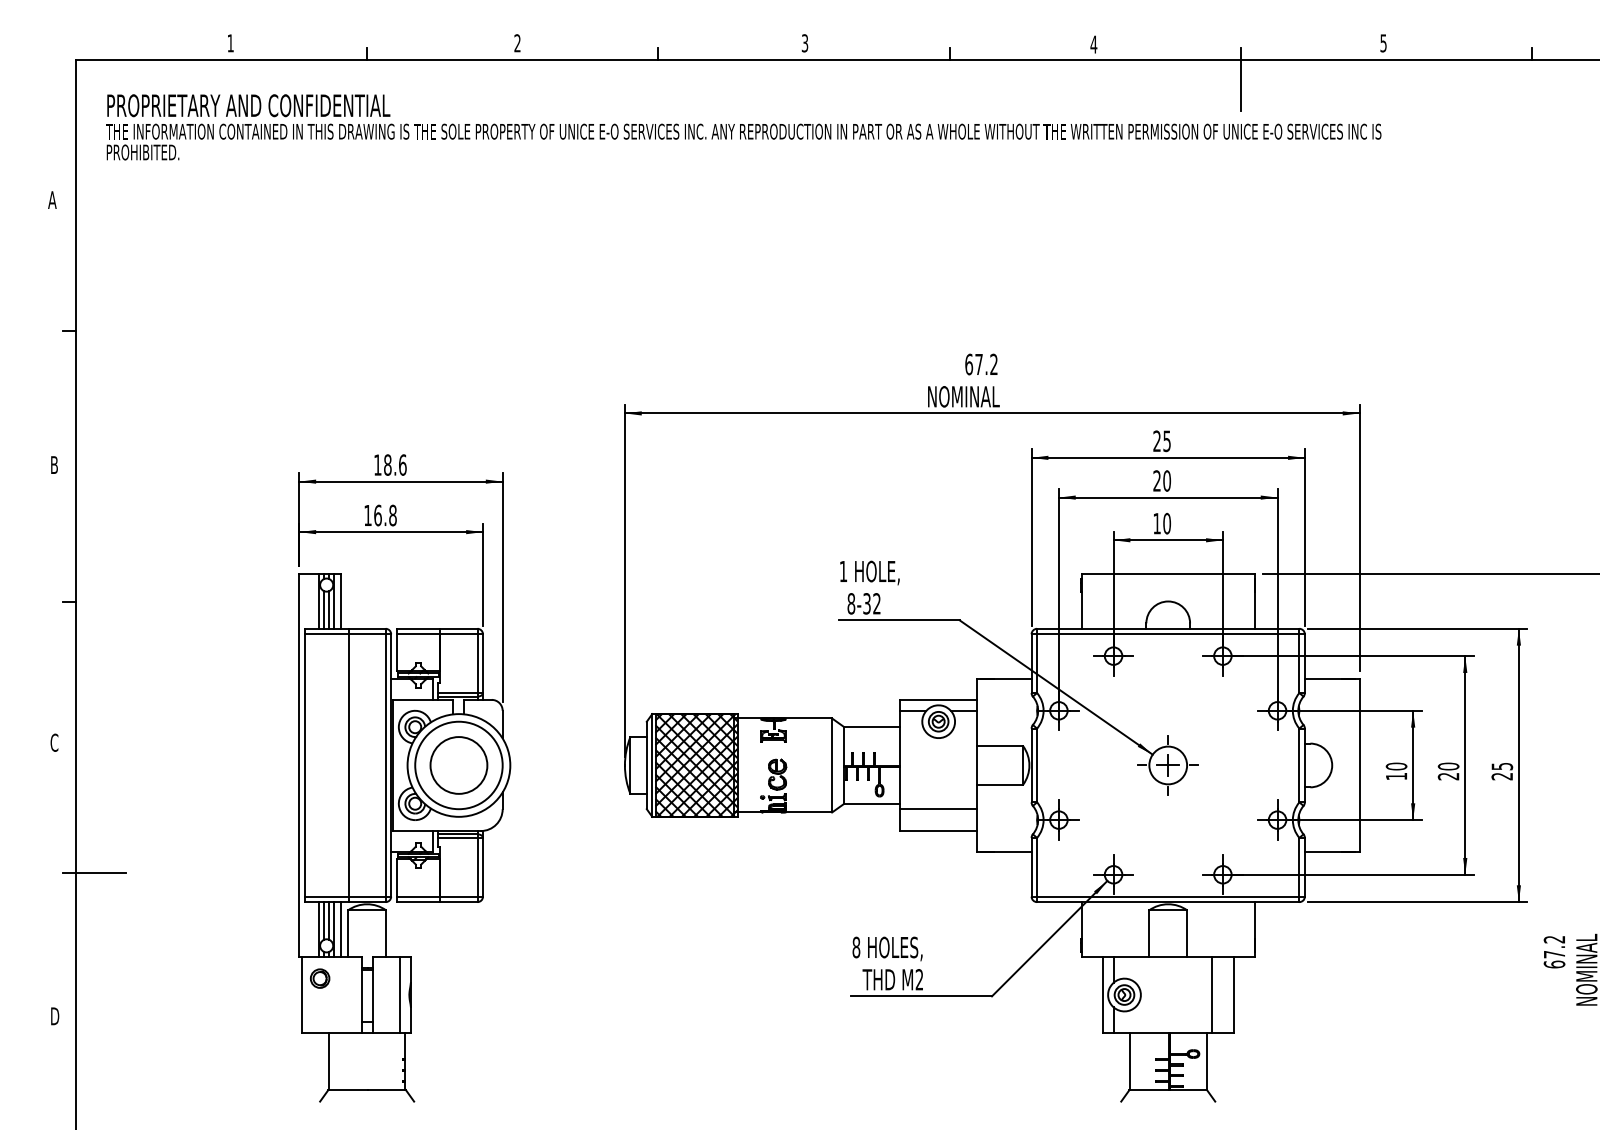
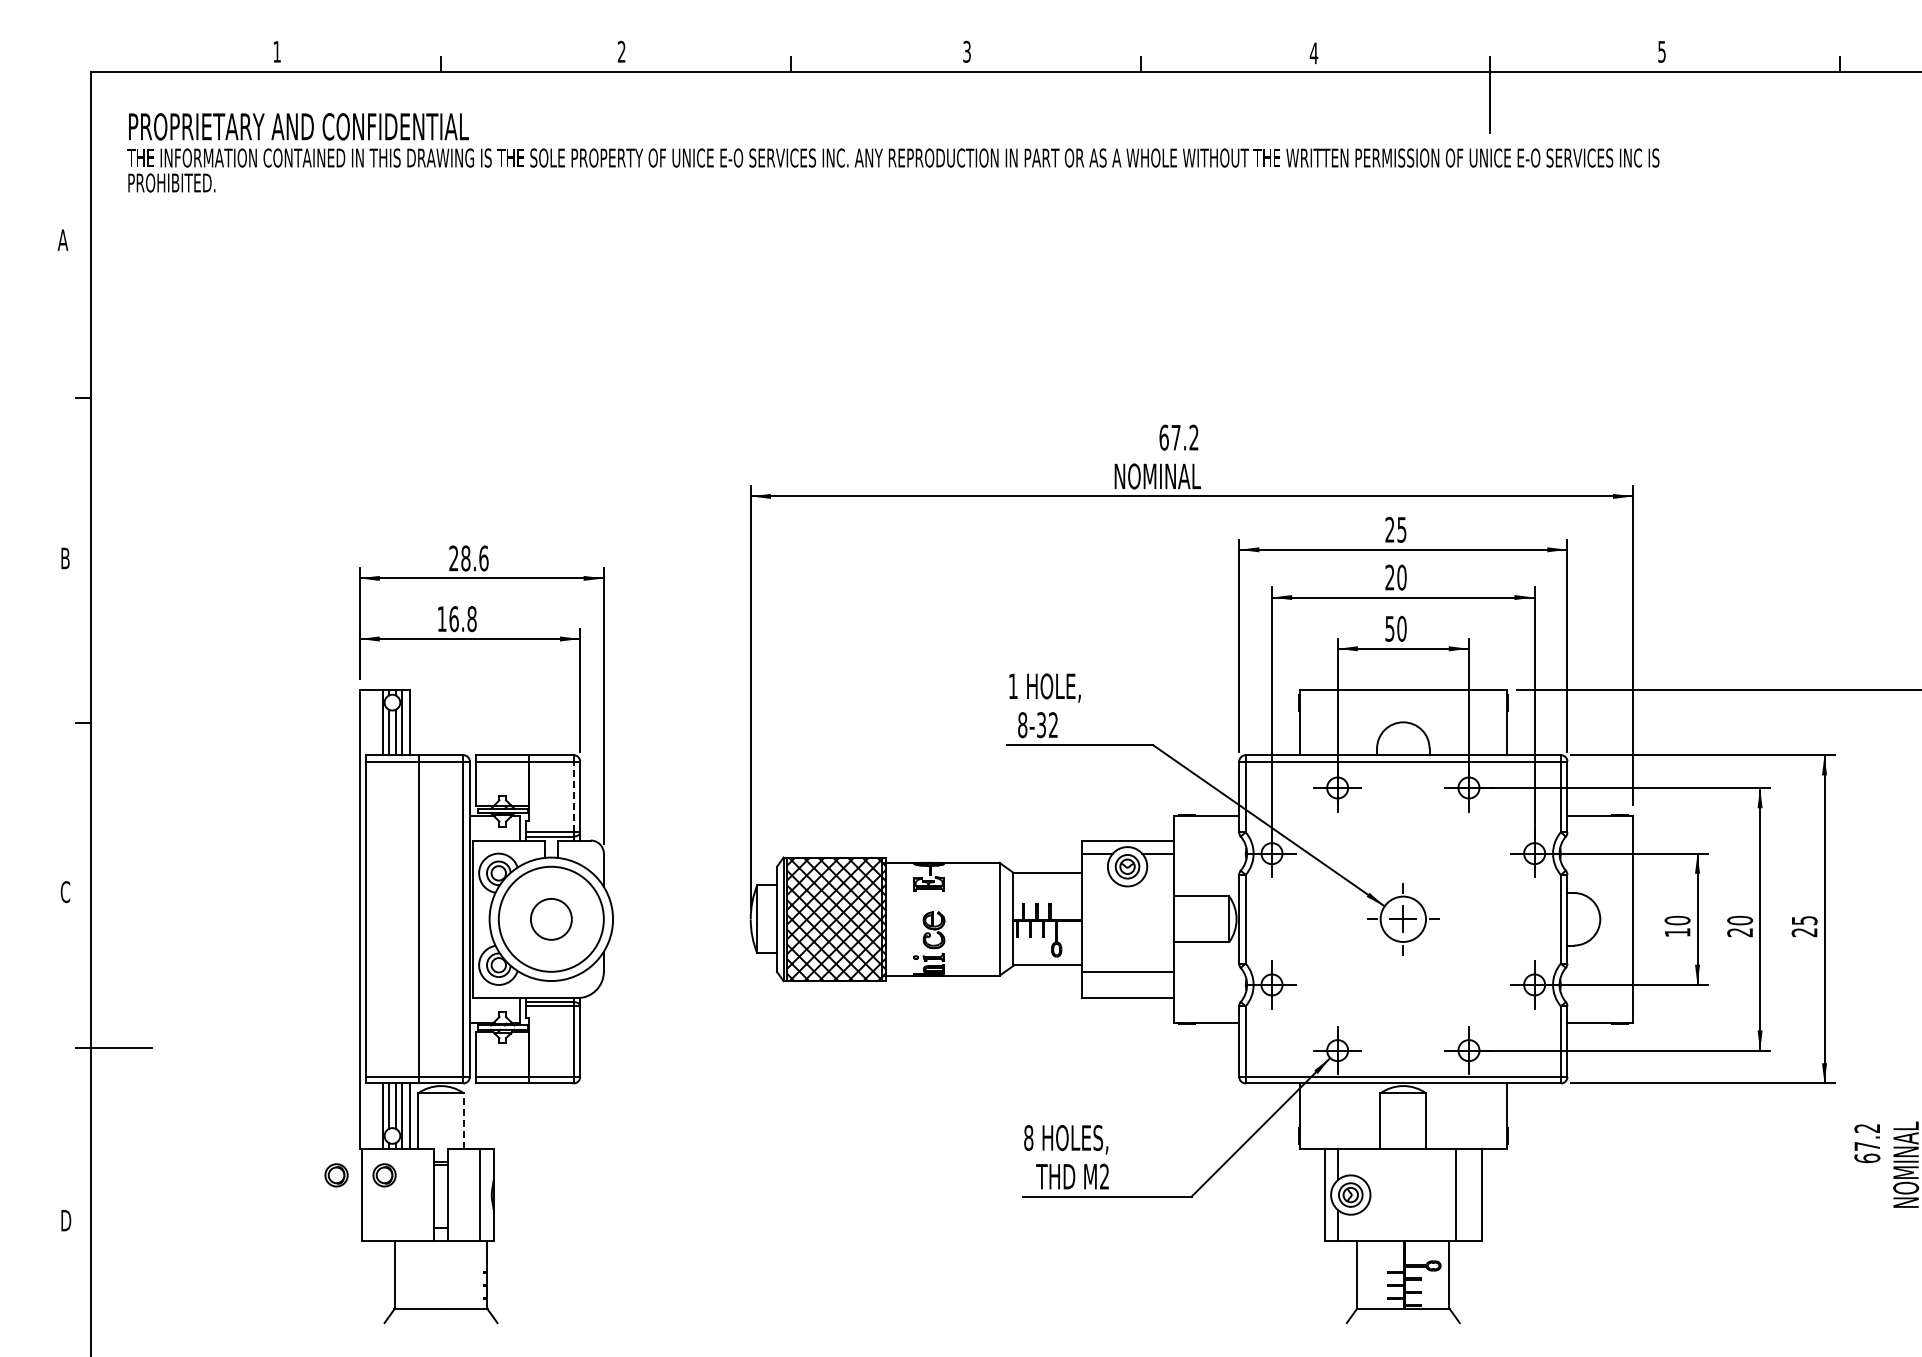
text: (377, 464) -> (453, 557), 18.6 -> 28.6
text: (1156, 523) -> (1389, 628), 10 -> 50
line: (477, 663) -> (573, 796), solid -> dashed
circle: (459, 765) -> (551, 919), size x0.6
line: (386, 933) -> (464, 1121), solid -> dashed
part: (280, 978) -> (336, 1175), added

